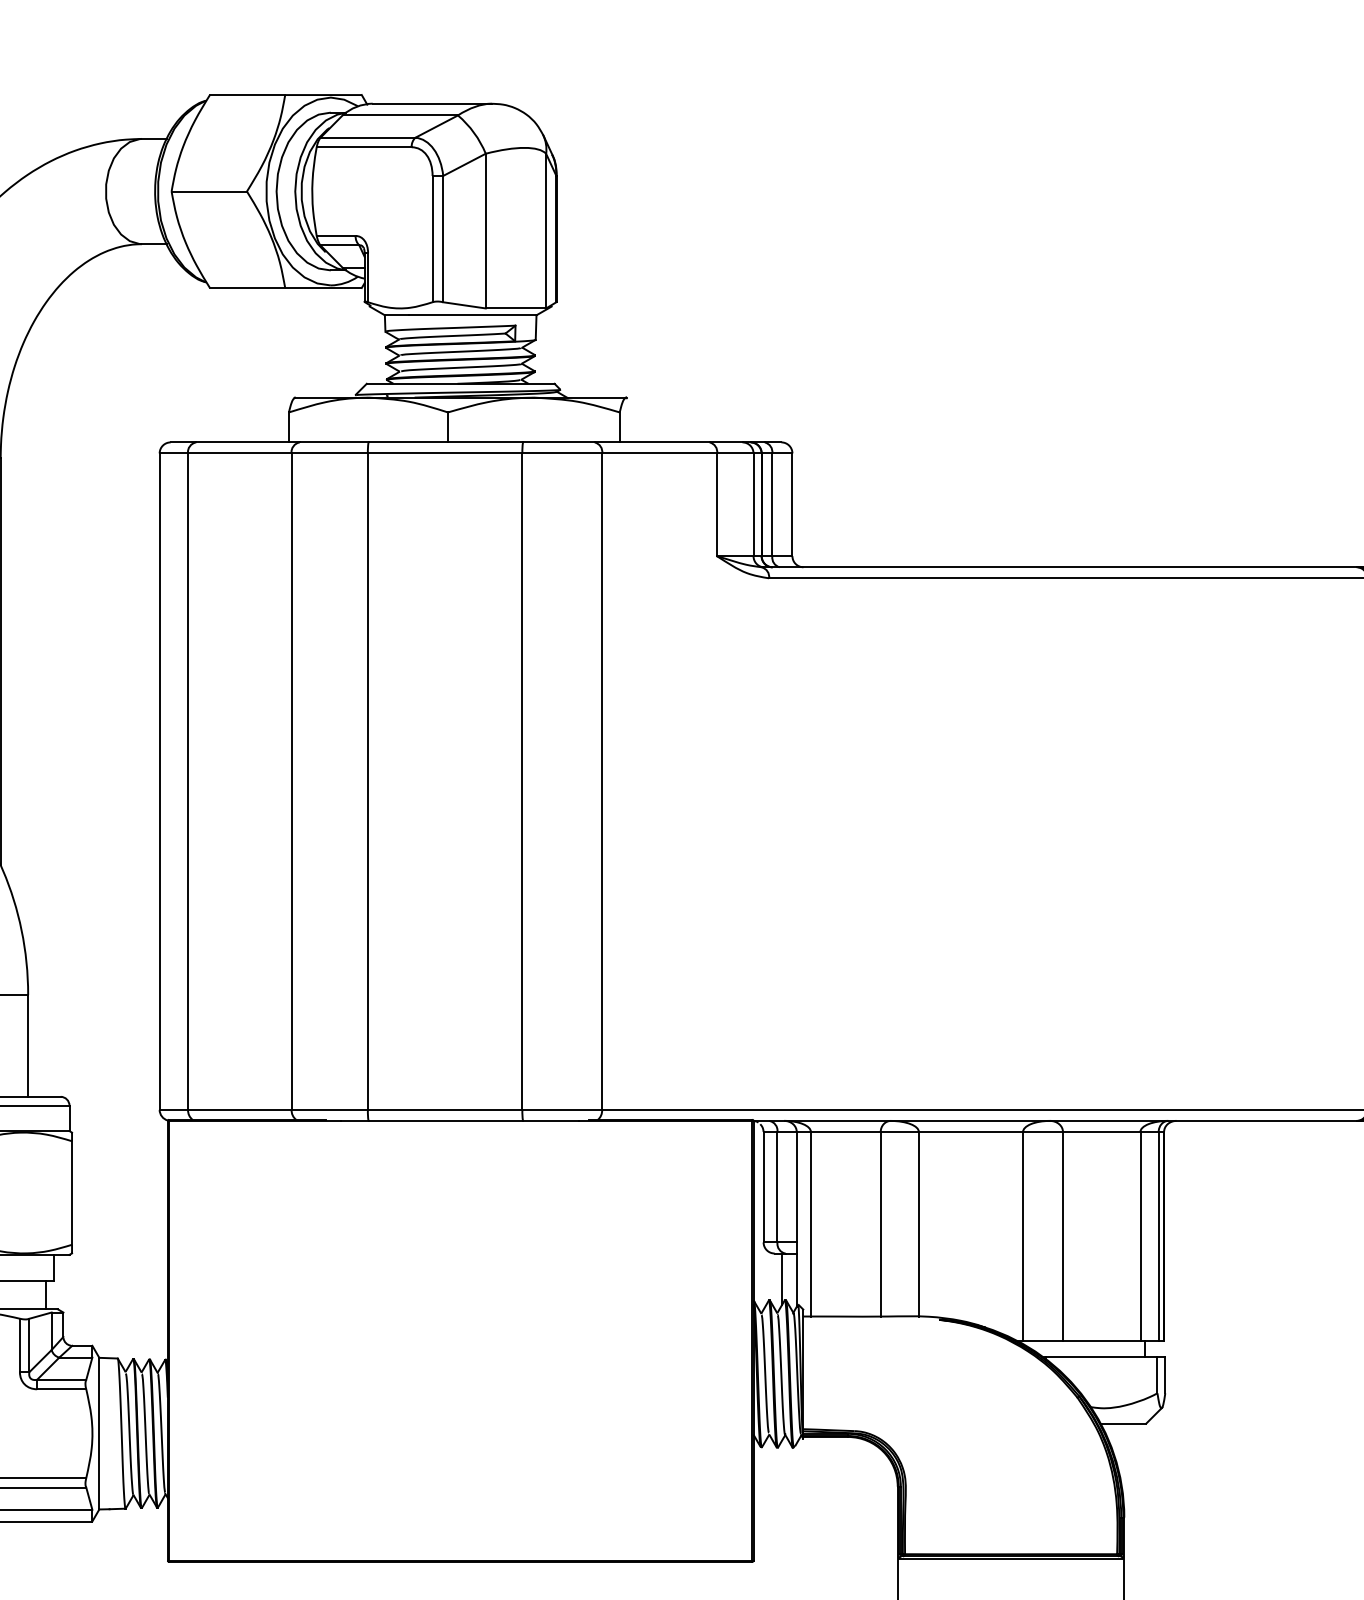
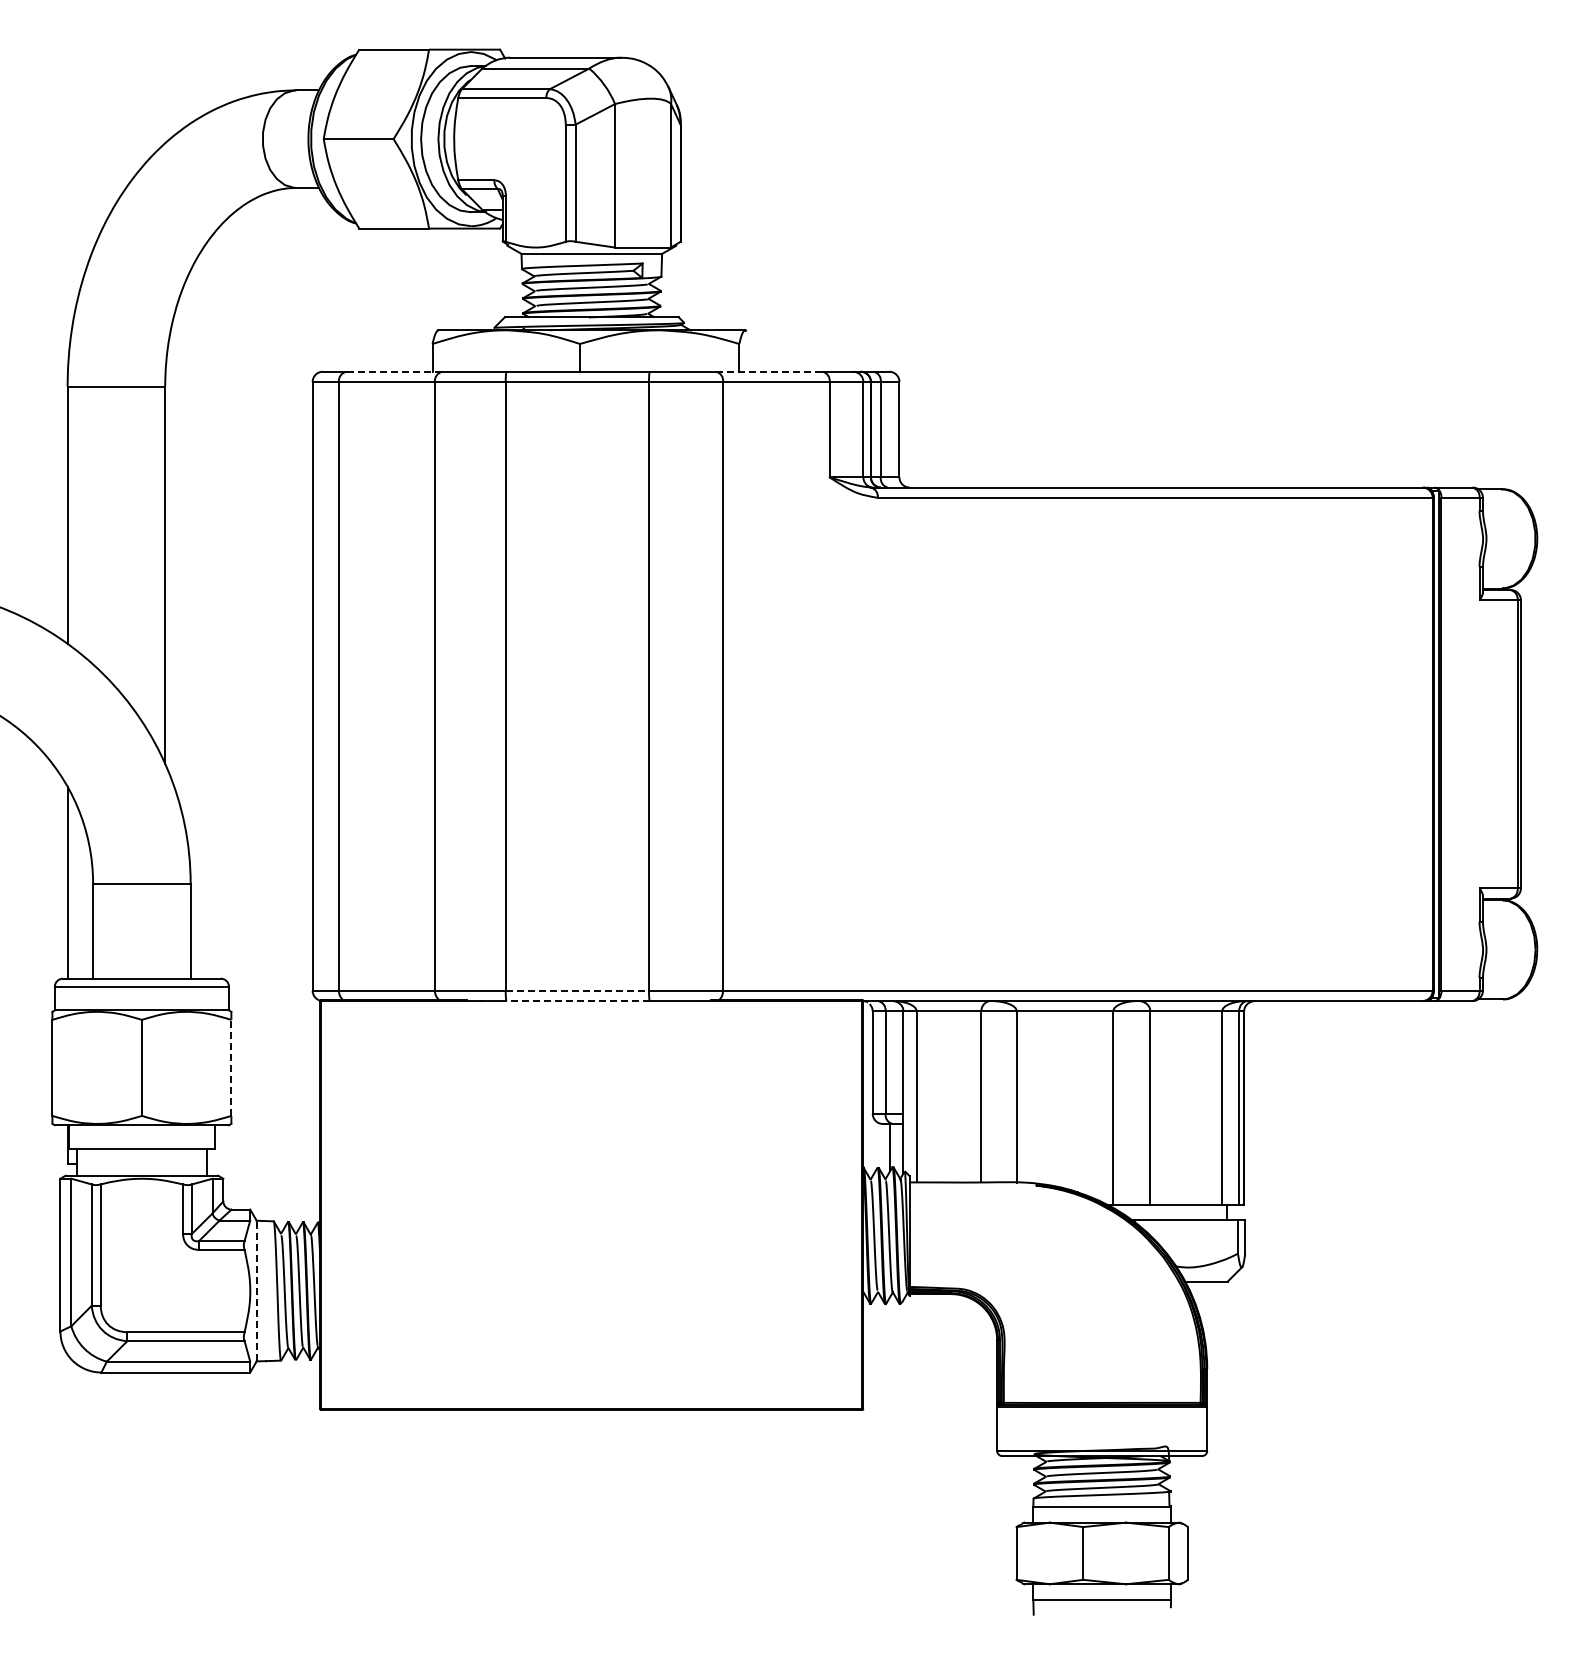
line: (249, 442) -> (395, 371), solid -> dashed
line: (652, 442) -> (769, 371), solid -> dashed
line: (445, 1109) -> (577, 990), solid -> dashed
line: (445, 1121) -> (577, 1001), solid -> dashed
line: (72, 1192) -> (231, 1067), solid -> dashed
line: (99, 1433) -> (256, 1290), solid -> dashed

